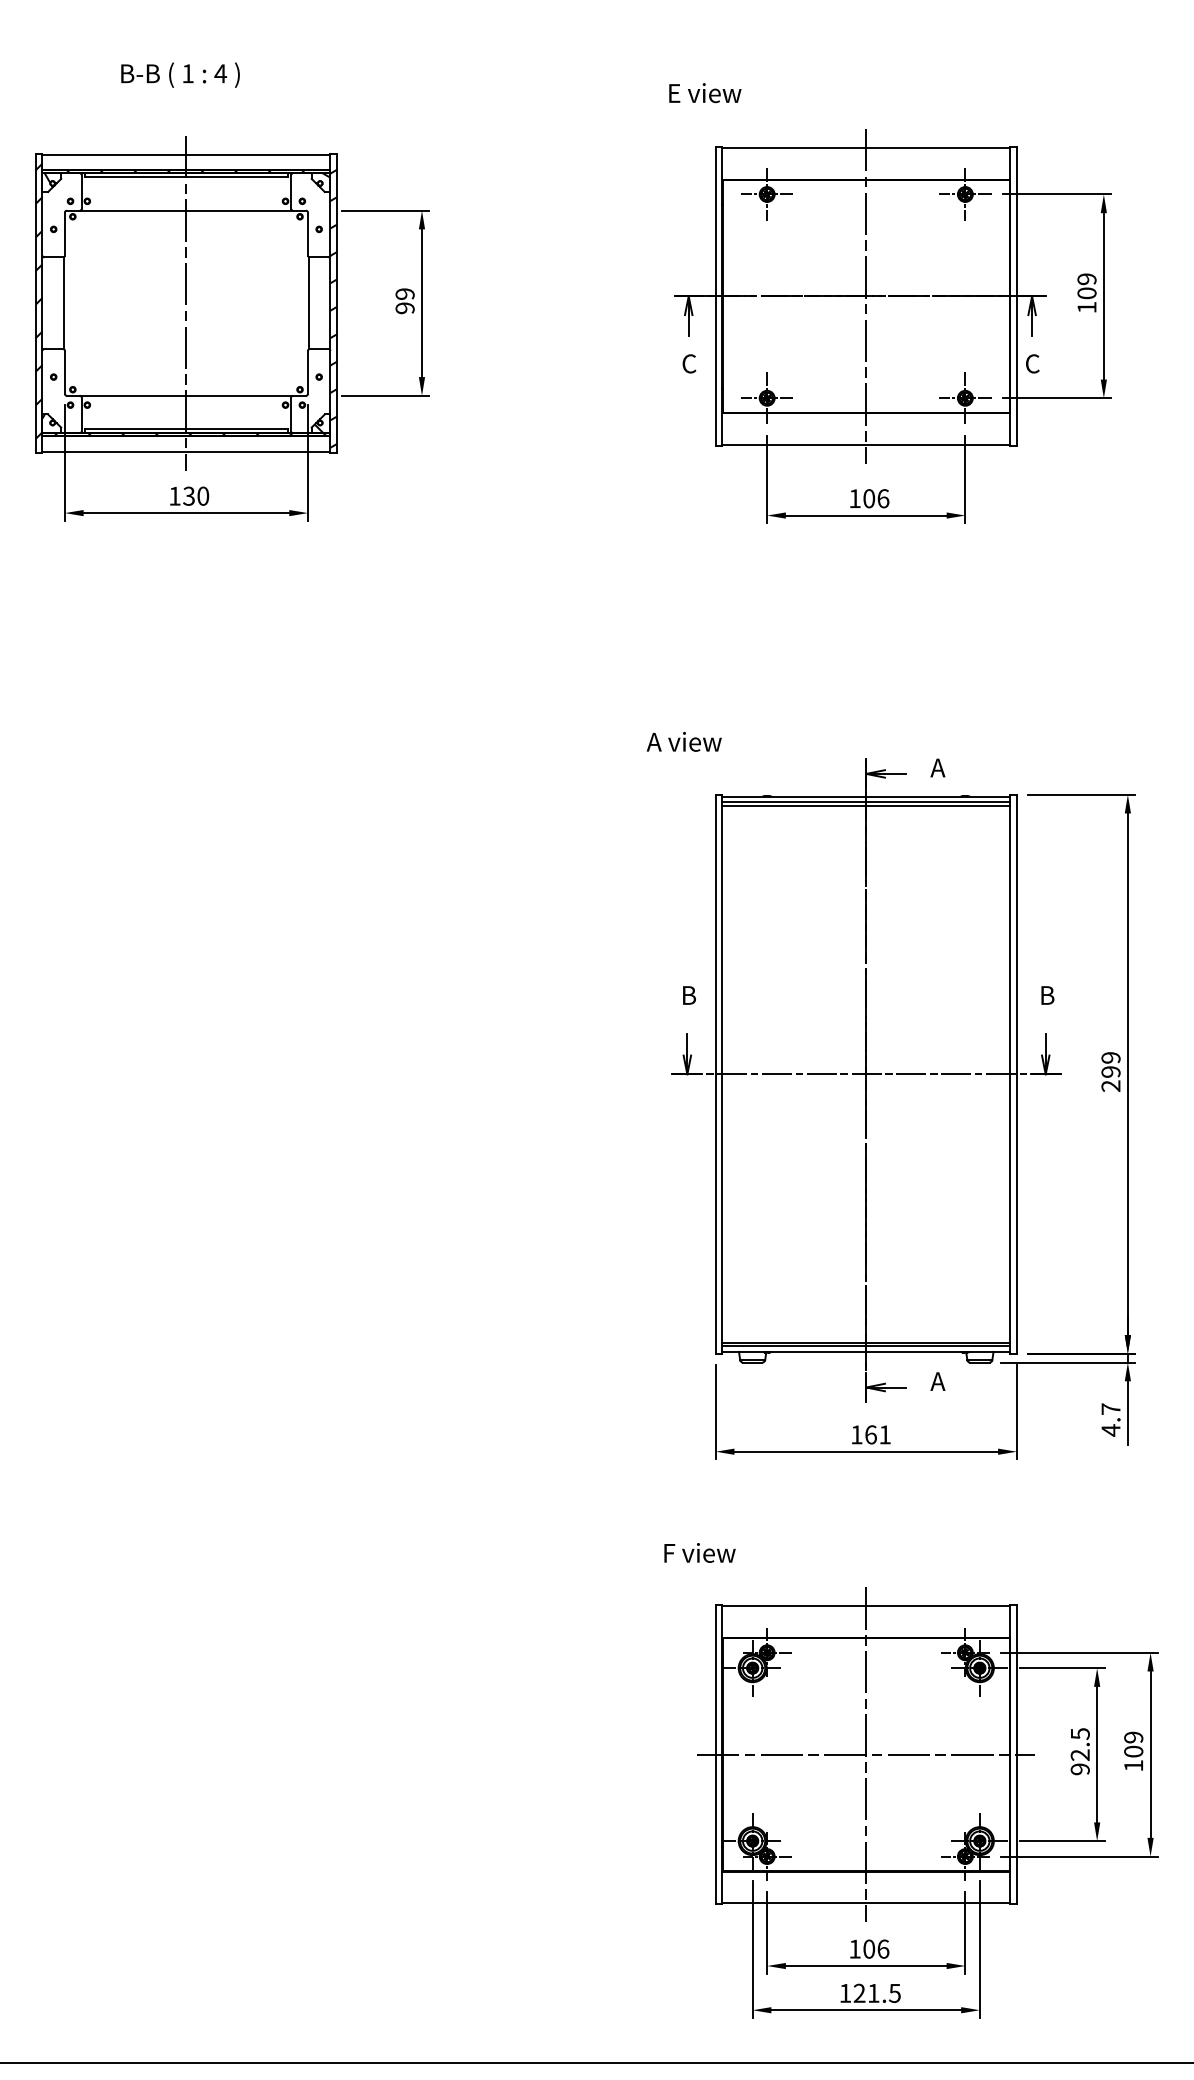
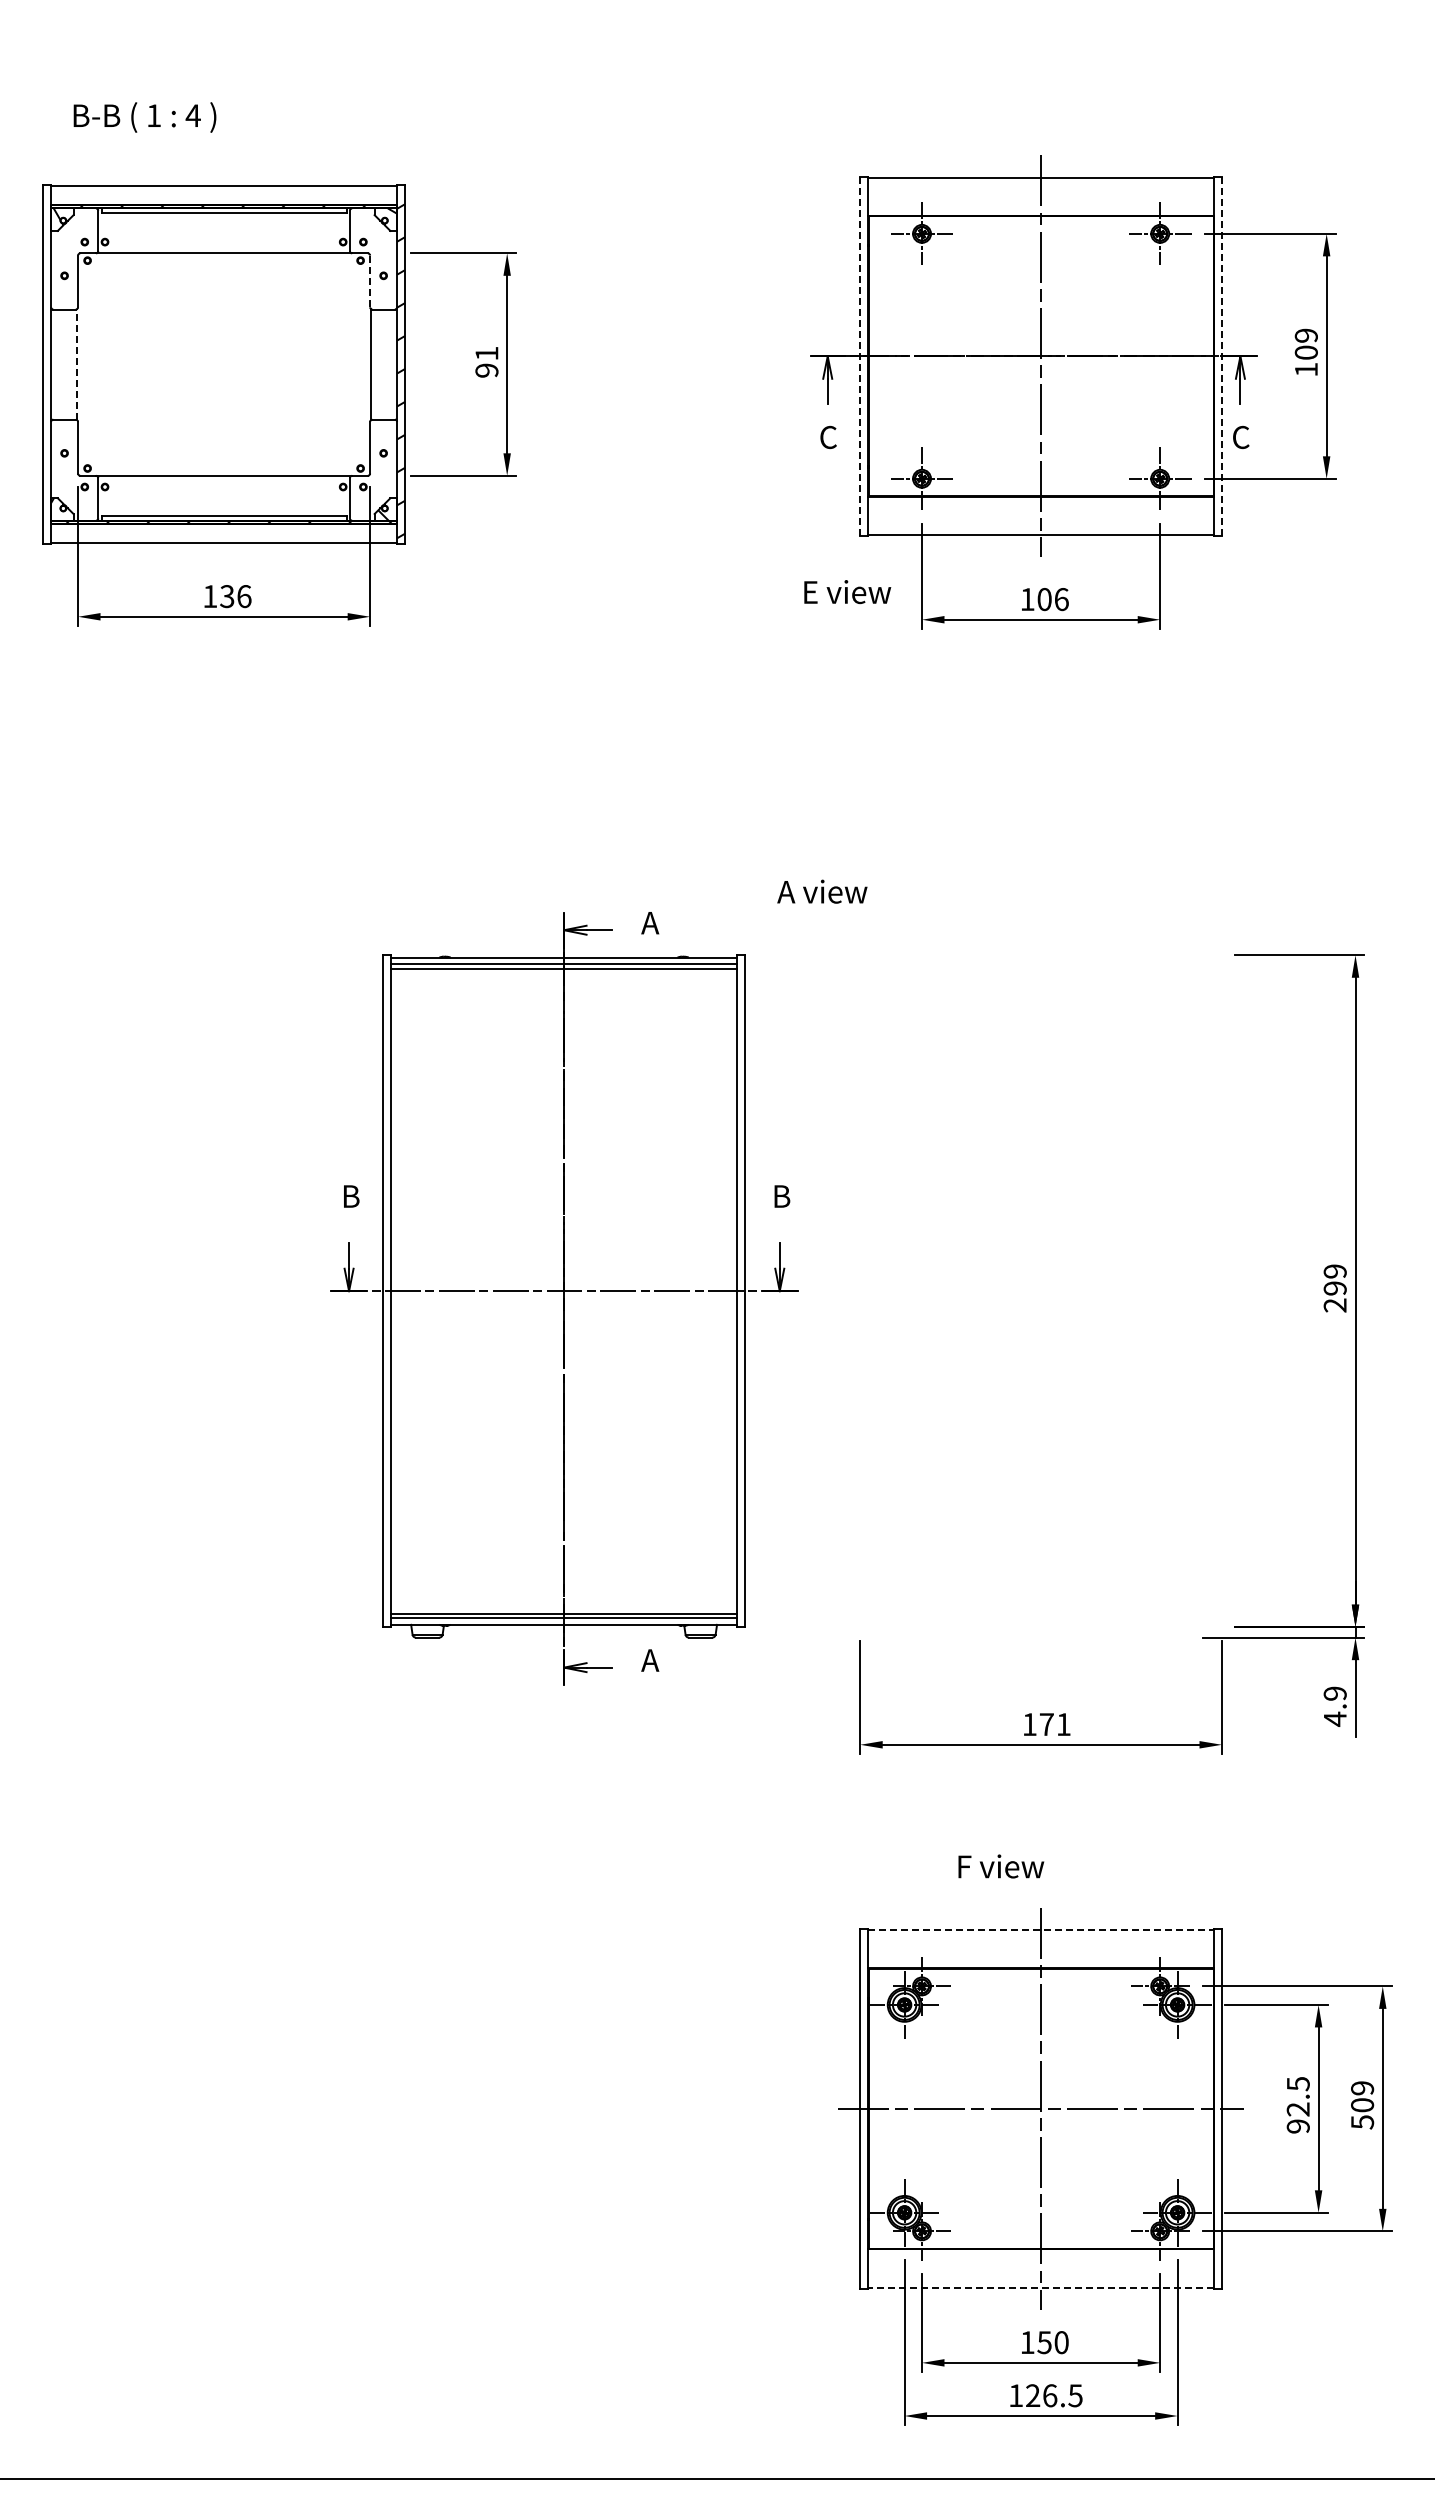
text: (180, 75) -> (144, 117), moved
text: (705, 93) -> (847, 592), moved
line: (308, 234) -> (370, 281), solid -> dashed
text: (404, 294) -> (486, 353), 99 -> 91
line: (715, 296) -> (860, 356), solid -> dashed
line: (1016, 296) -> (1221, 356), solid -> dashed
hatch: (39, 300) -> (47, 361), removed
line: (63, 303) -> (76, 364), solid -> dashed
line: (186, 303) -> (224, 364), removed
text: (203, 496) -> (244, 596), 130 -> 136
part: (866, 1080) -> (564, 1298), moved
text: (1110, 1409) -> (1334, 1693), 4.7 -> 4.9
text: (870, 1434) -> (1046, 1724), 161 -> 171
text: (700, 1552) -> (1001, 1866), moved
line: (866, 1606) -> (1041, 1930), solid -> dashed
text: (1133, 1766) -> (1362, 2122), 109 -> 509
line: (865, 1903) -> (1040, 2287), solid -> dashed
text: (875, 1949) -> (1052, 2342), 106 -> 150
text: (874, 1993) -> (1050, 2395), 121.5 -> 126.5

